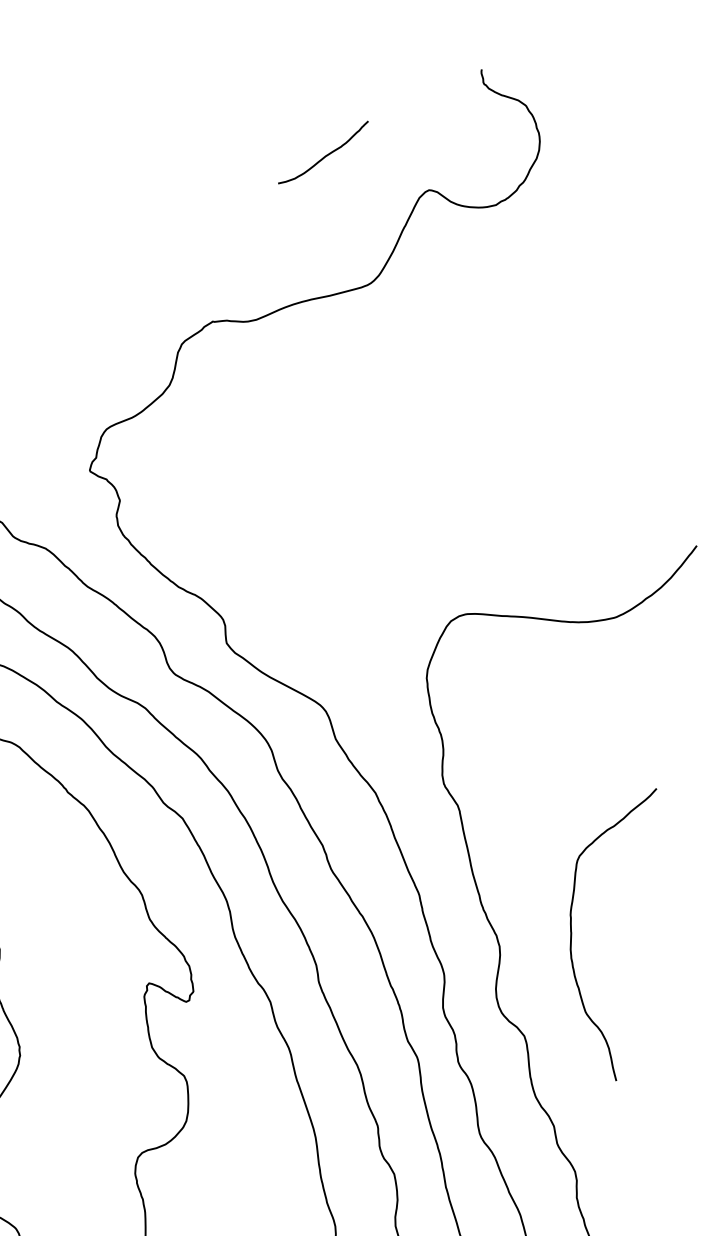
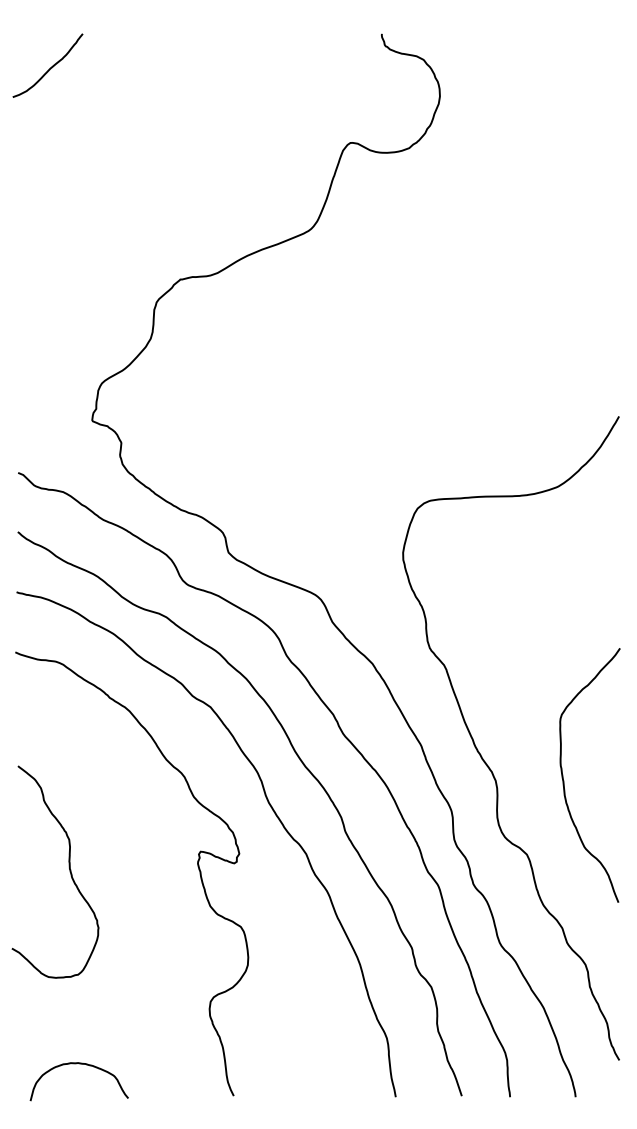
curve: (326, 155) -> (50, 67), moved
curve: (572, 932) -> (564, 780), moved

